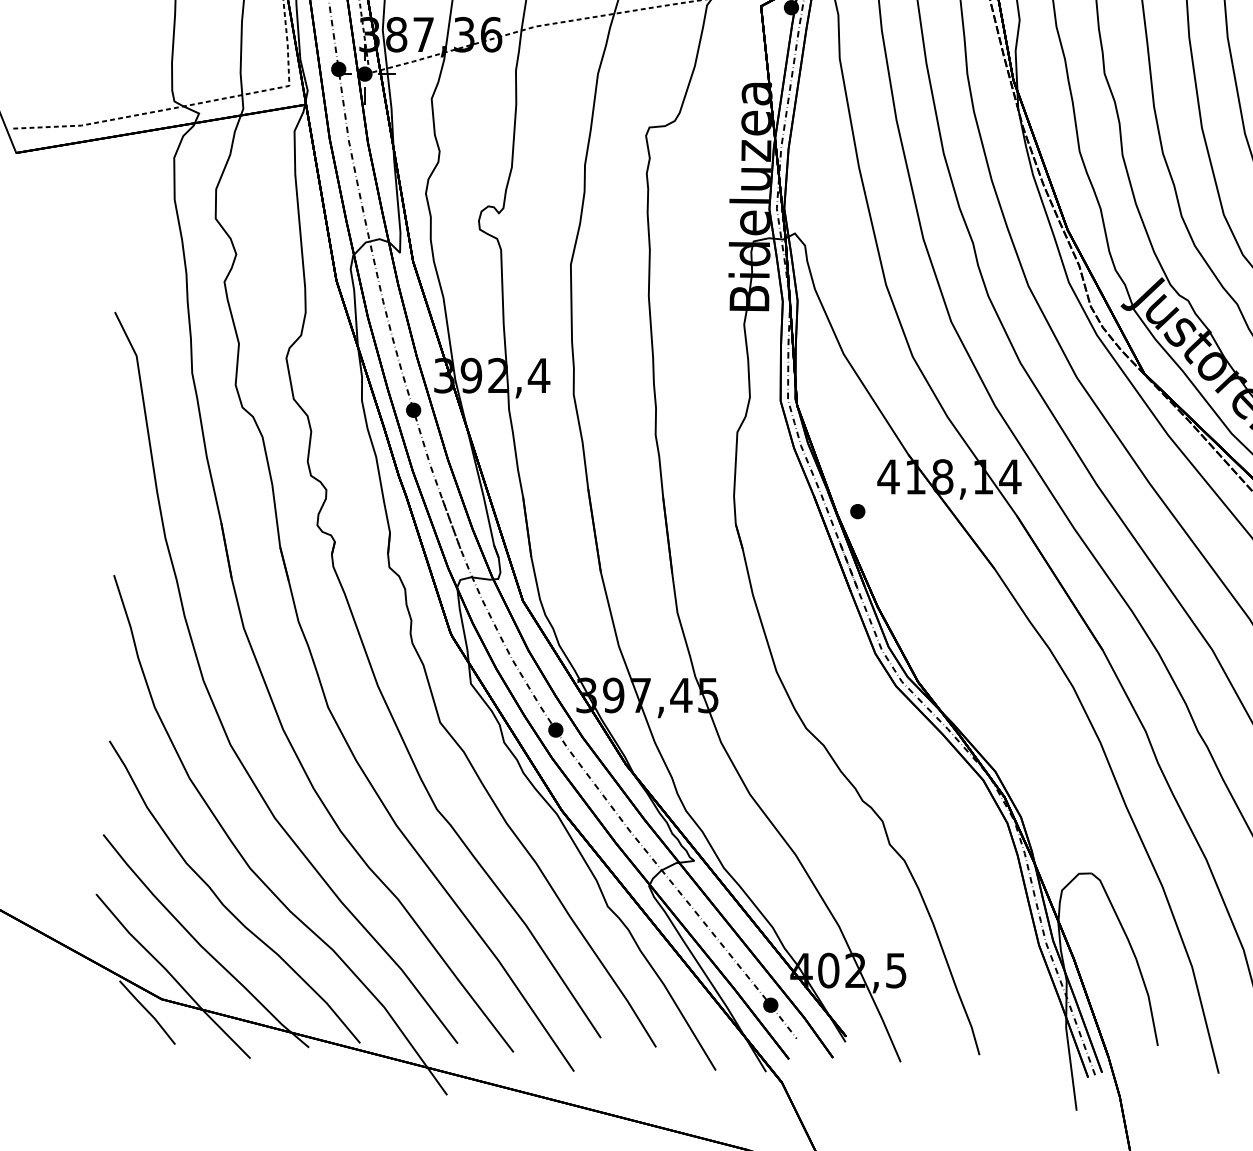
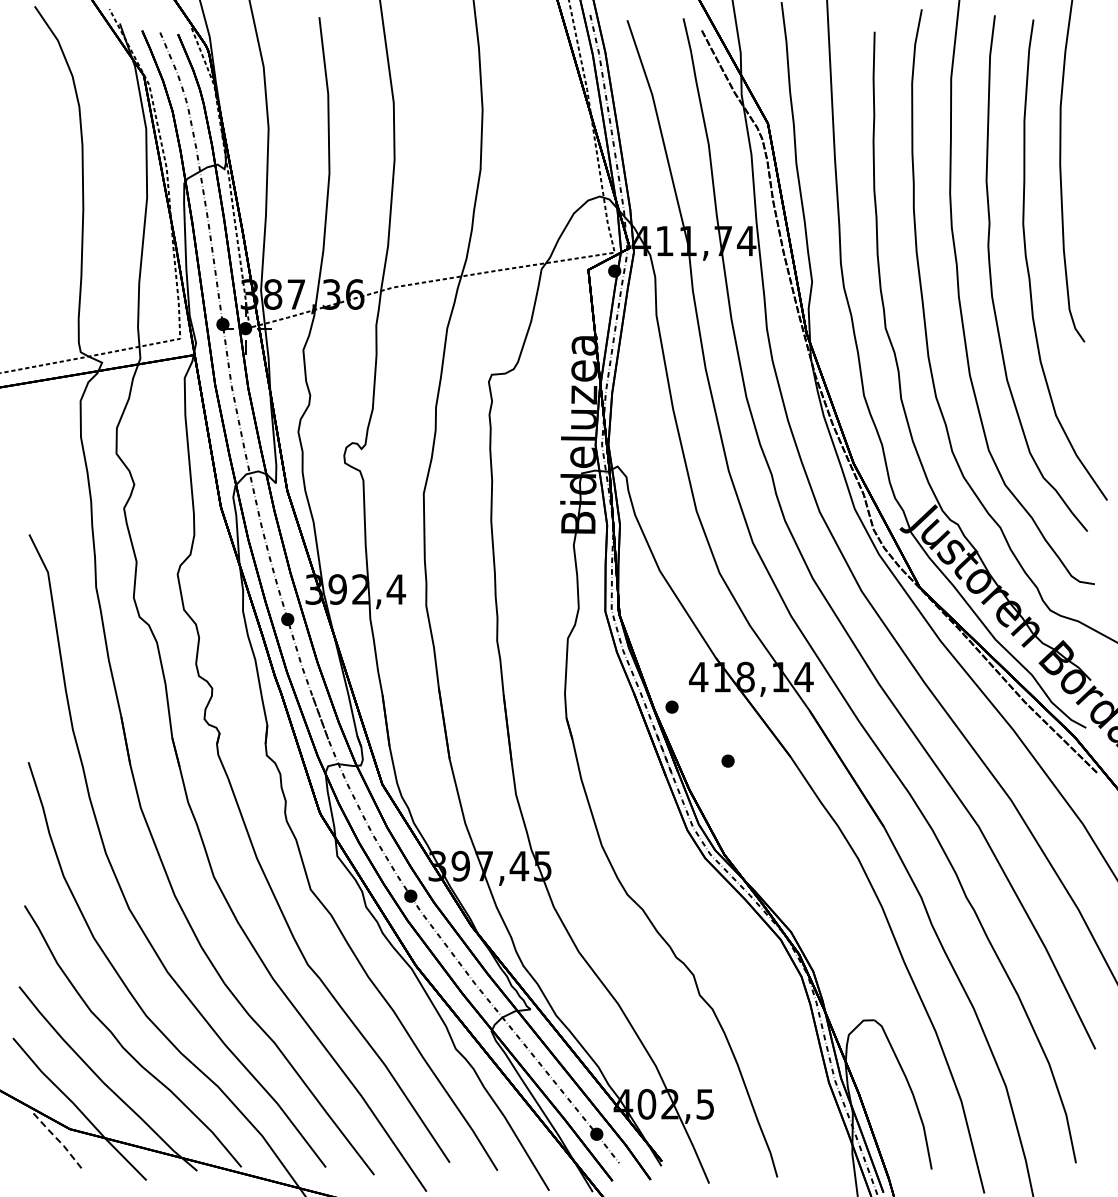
part: (921, 573) -> (727, 760), added
line: (148, 1012) -> (58, 1140), solid -> dashed

